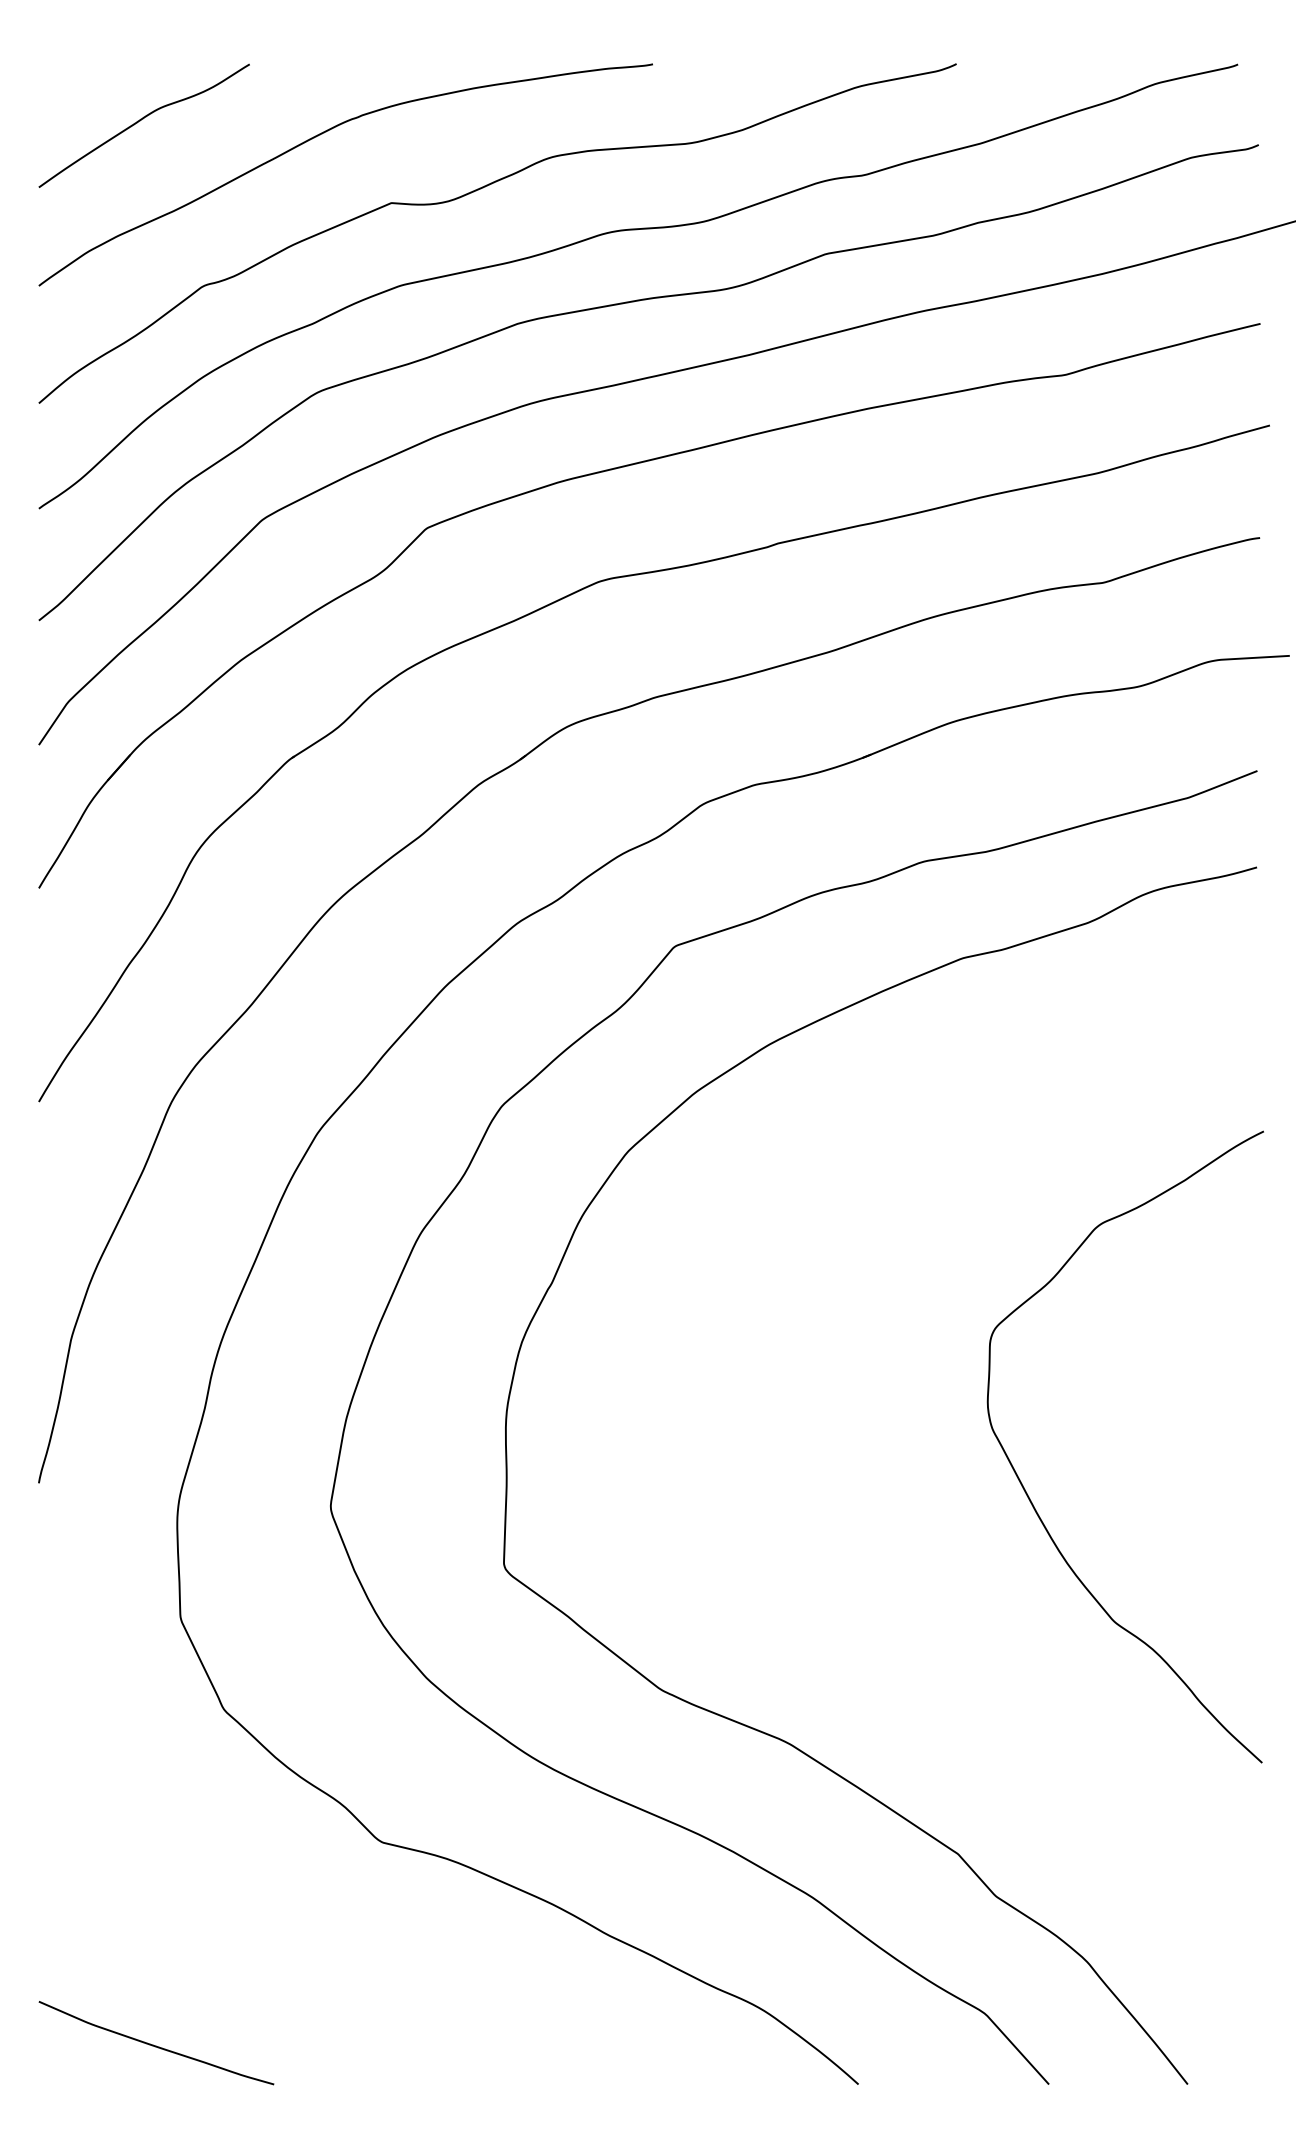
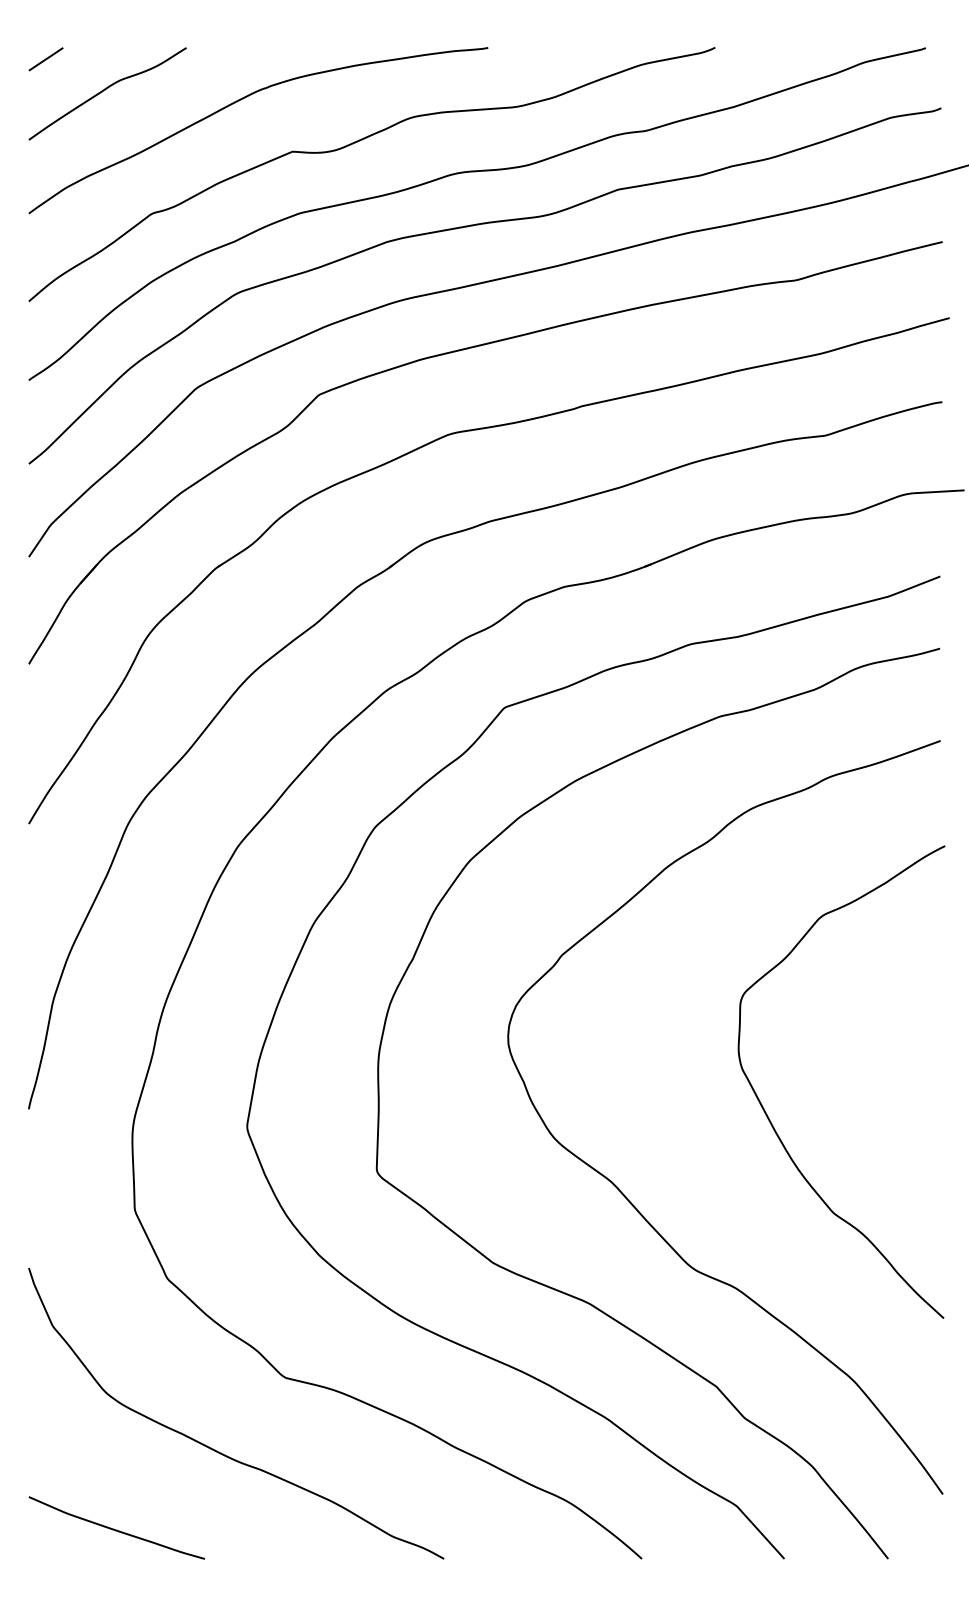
line: (61, 79) -> (45, 59), added
curve: (842, 1605) -> (629, 1200), added
curve: (291, 1940) -> (217, 1451), added

